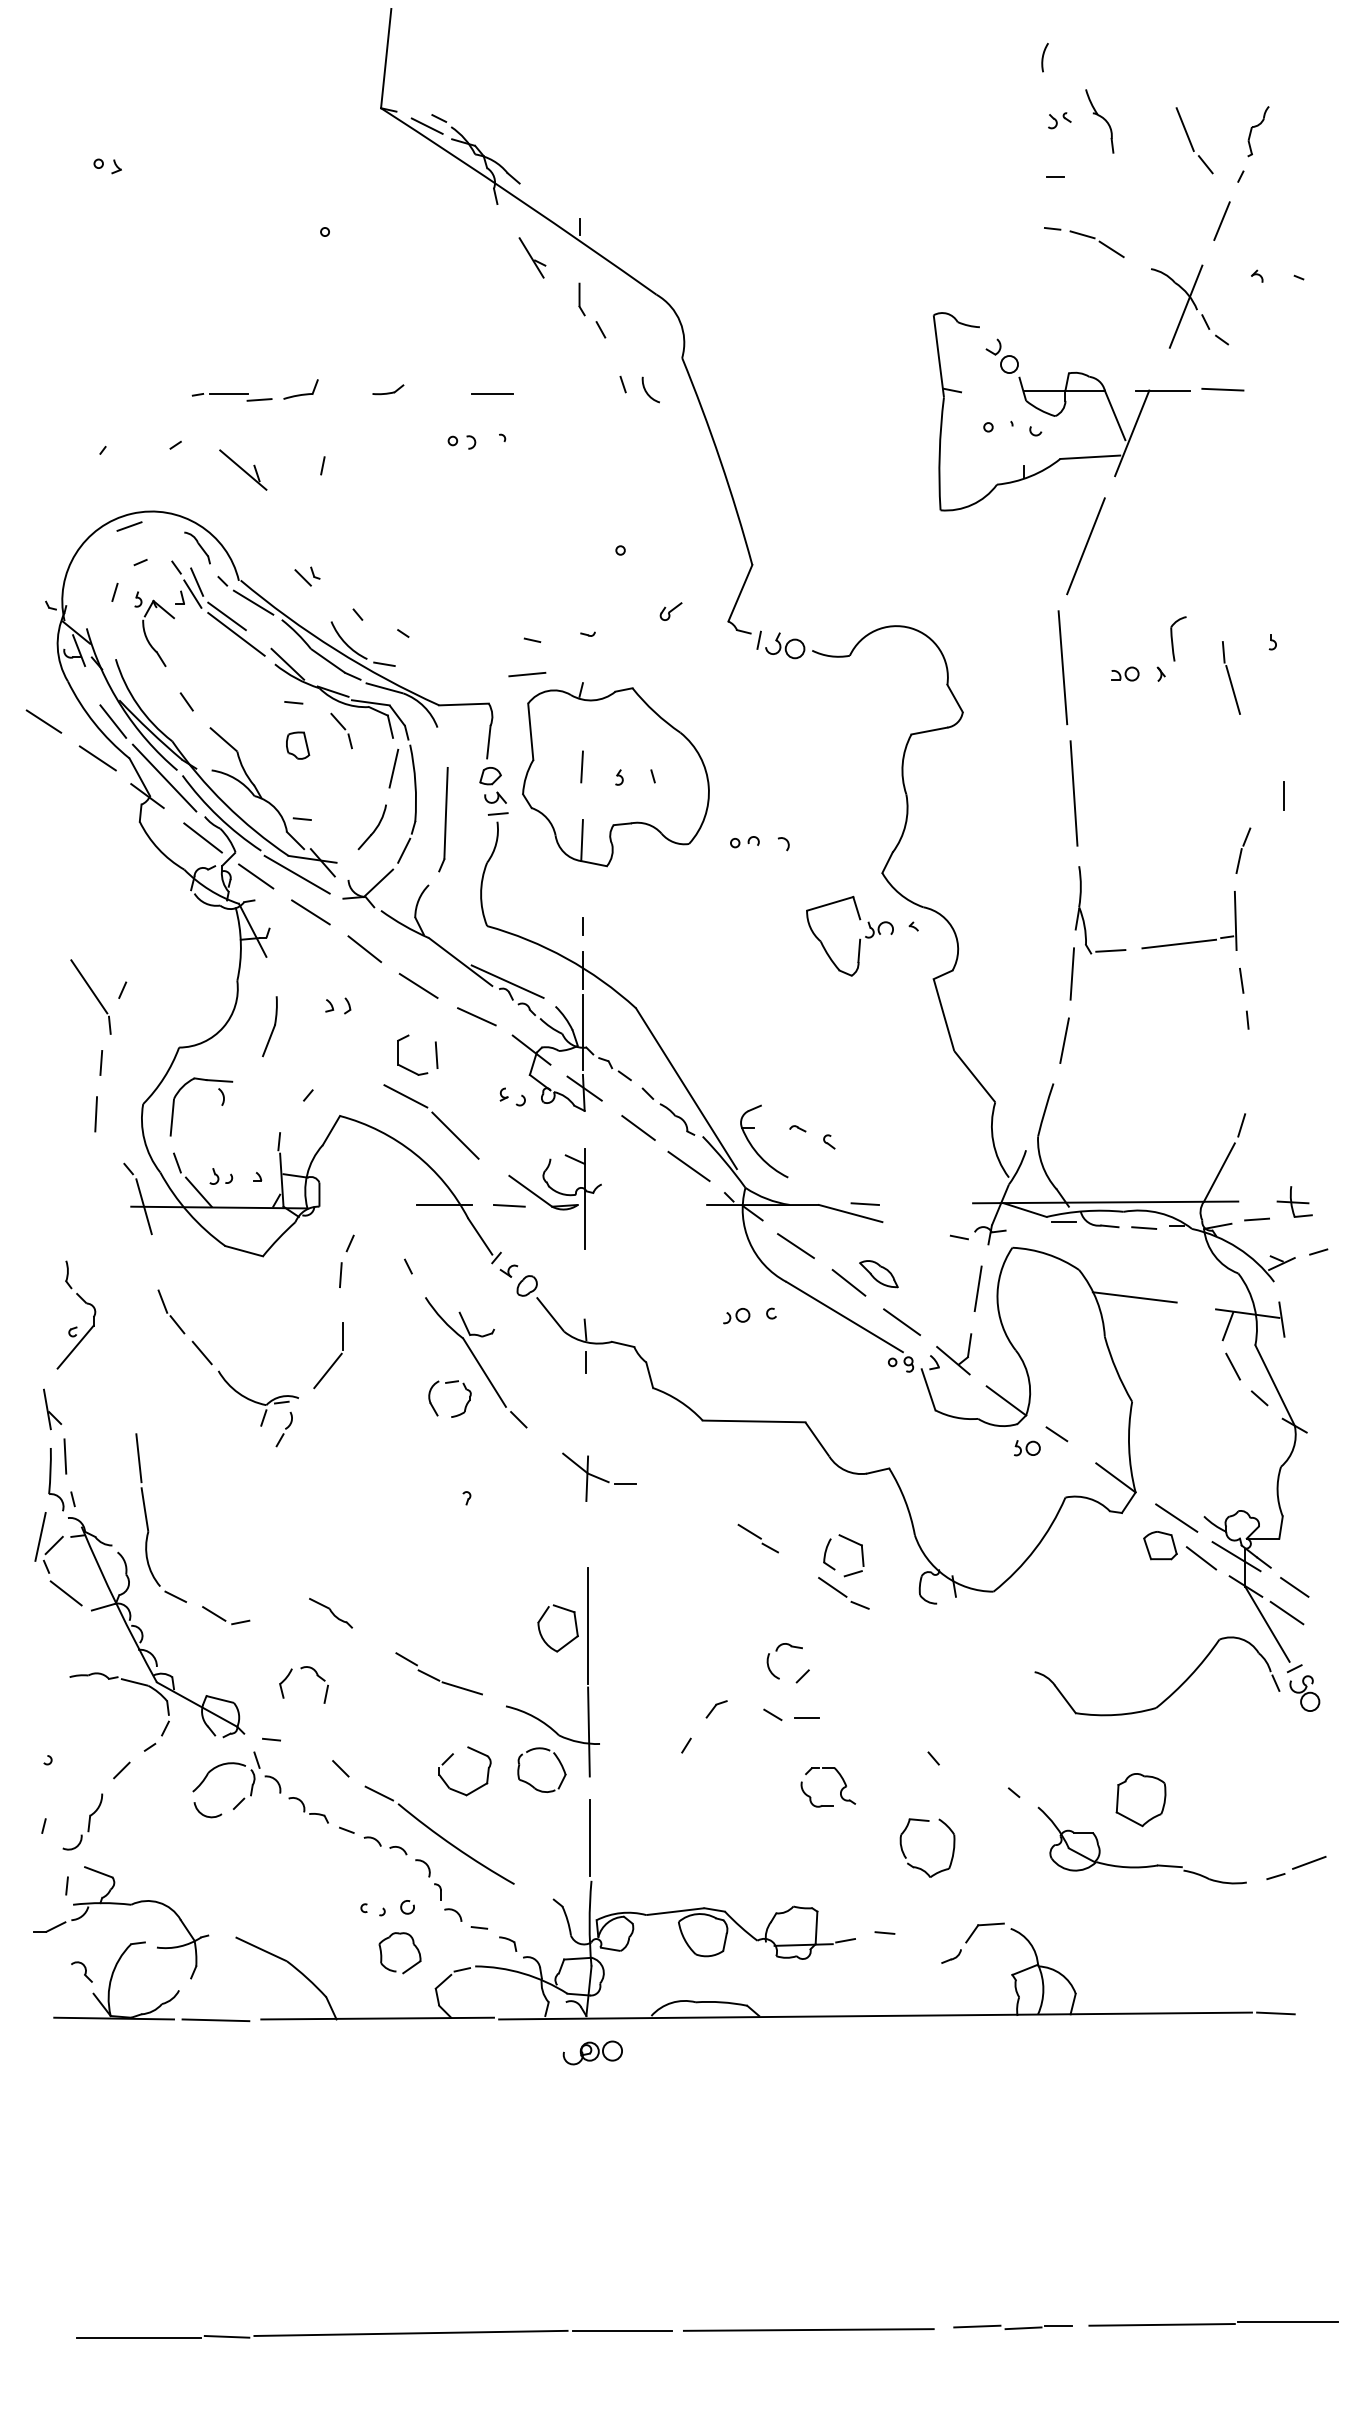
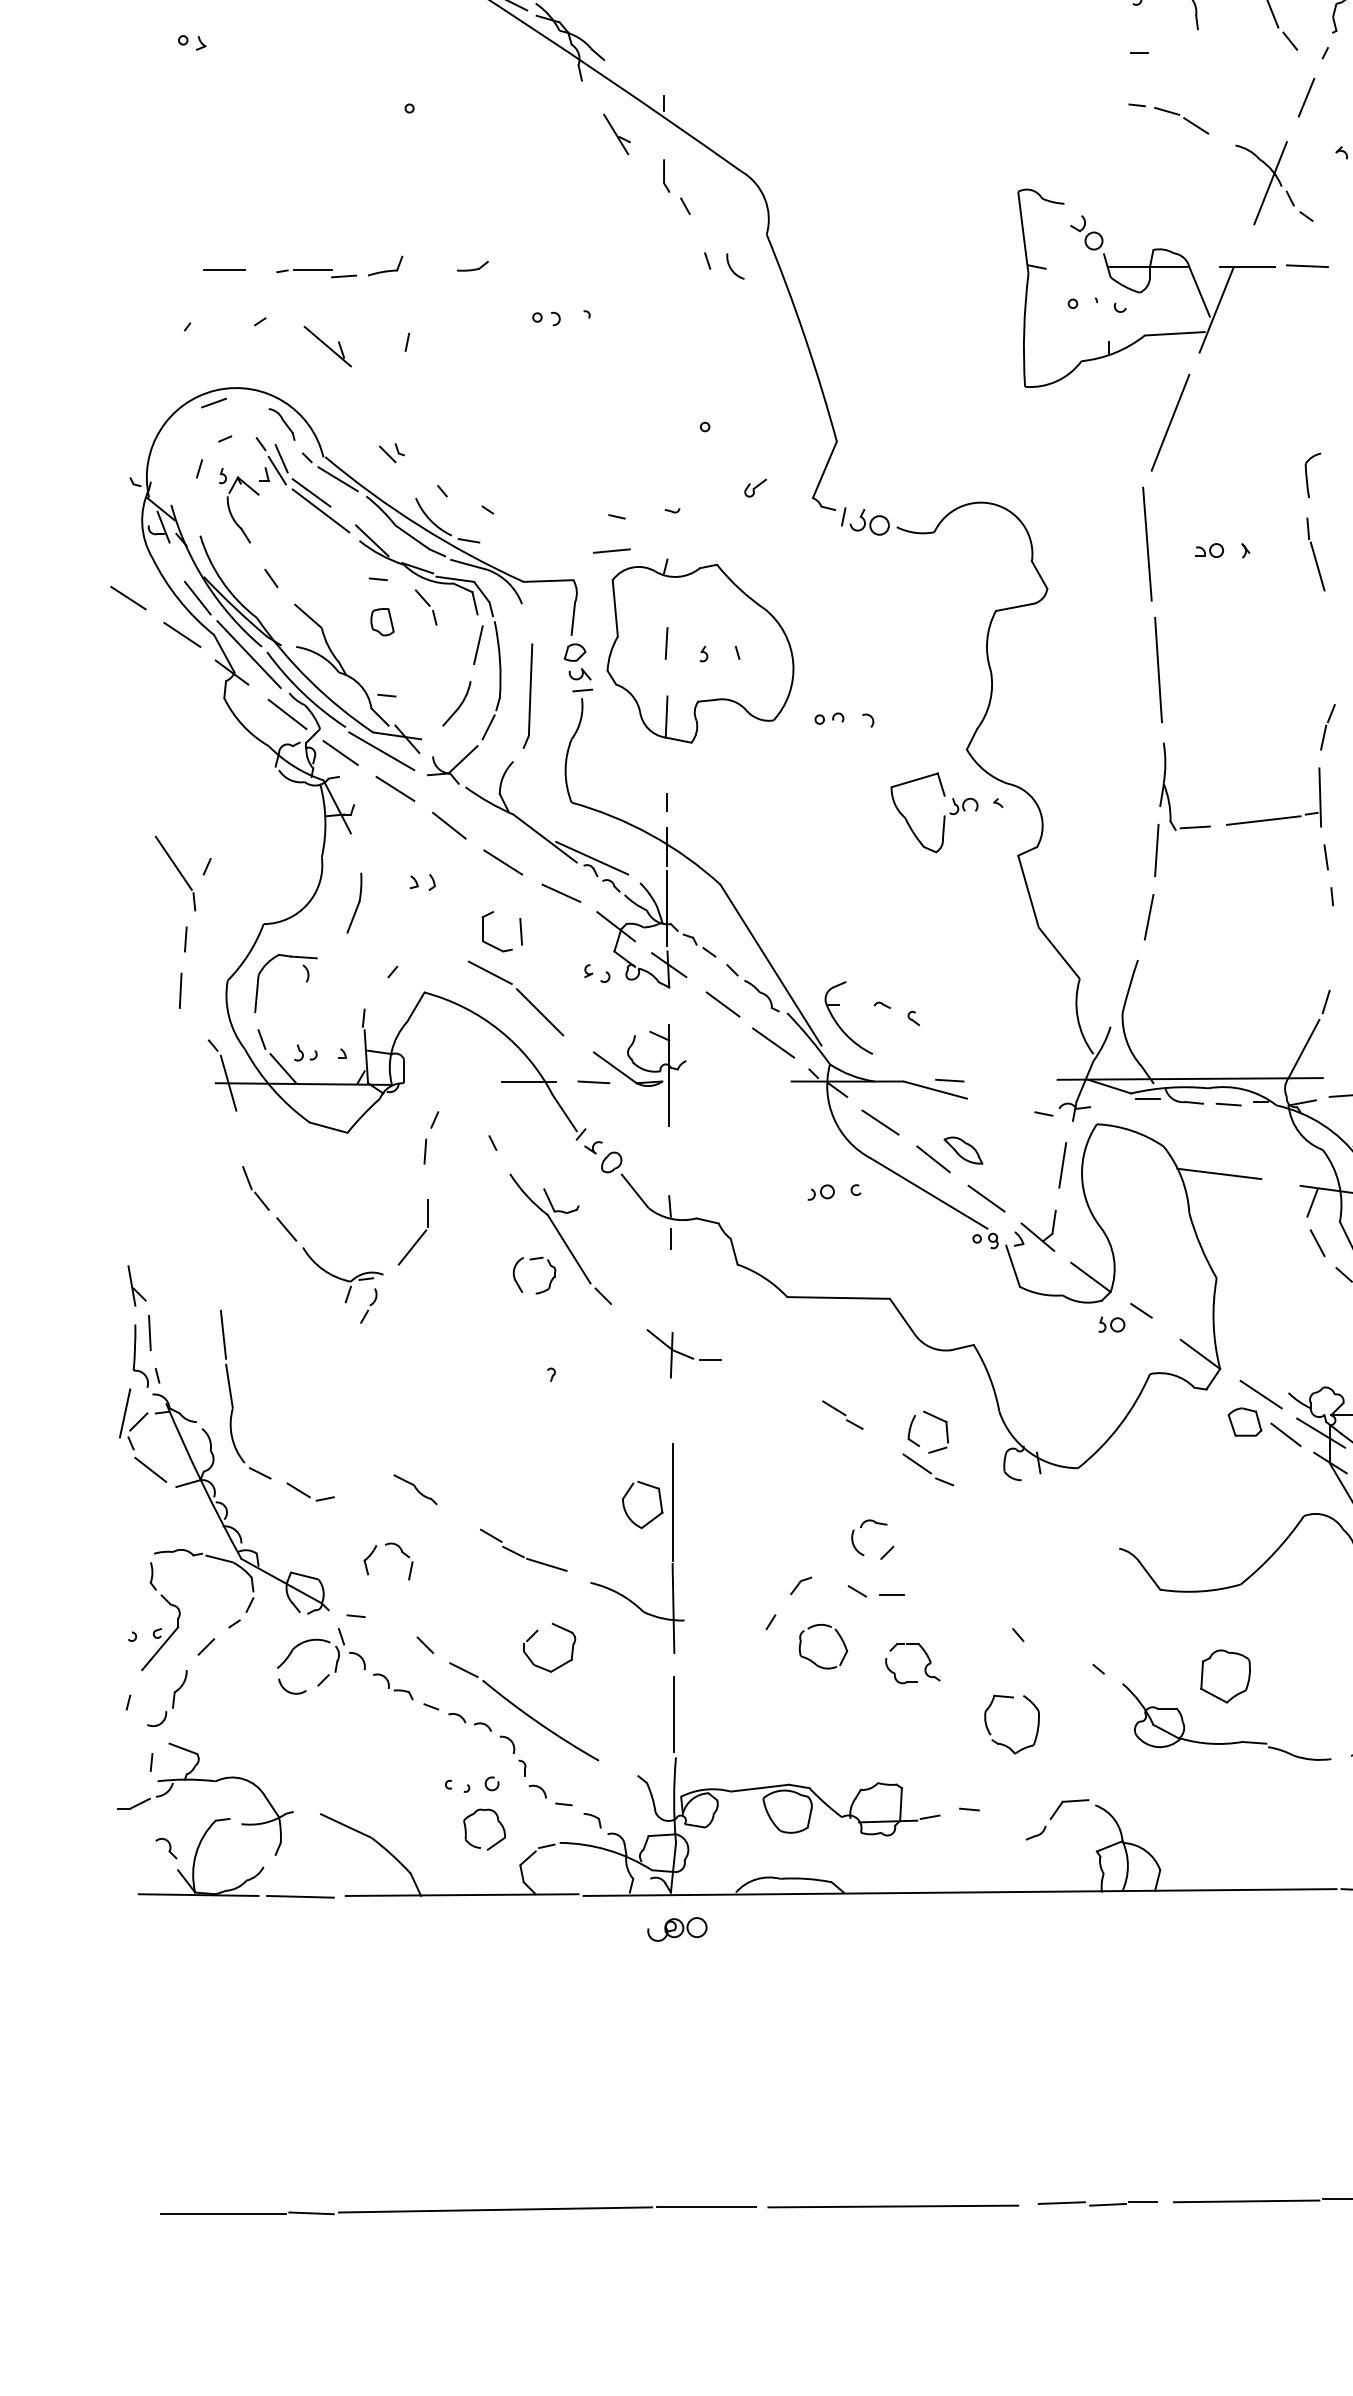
line: (492, 393) -> (224, 270), moved
part: (1178, 638) -> (1313, 475), moved
part: (76, 1326) -> (161, 1628), moved
part: (530, 1783) -> (812, 1660), moved

